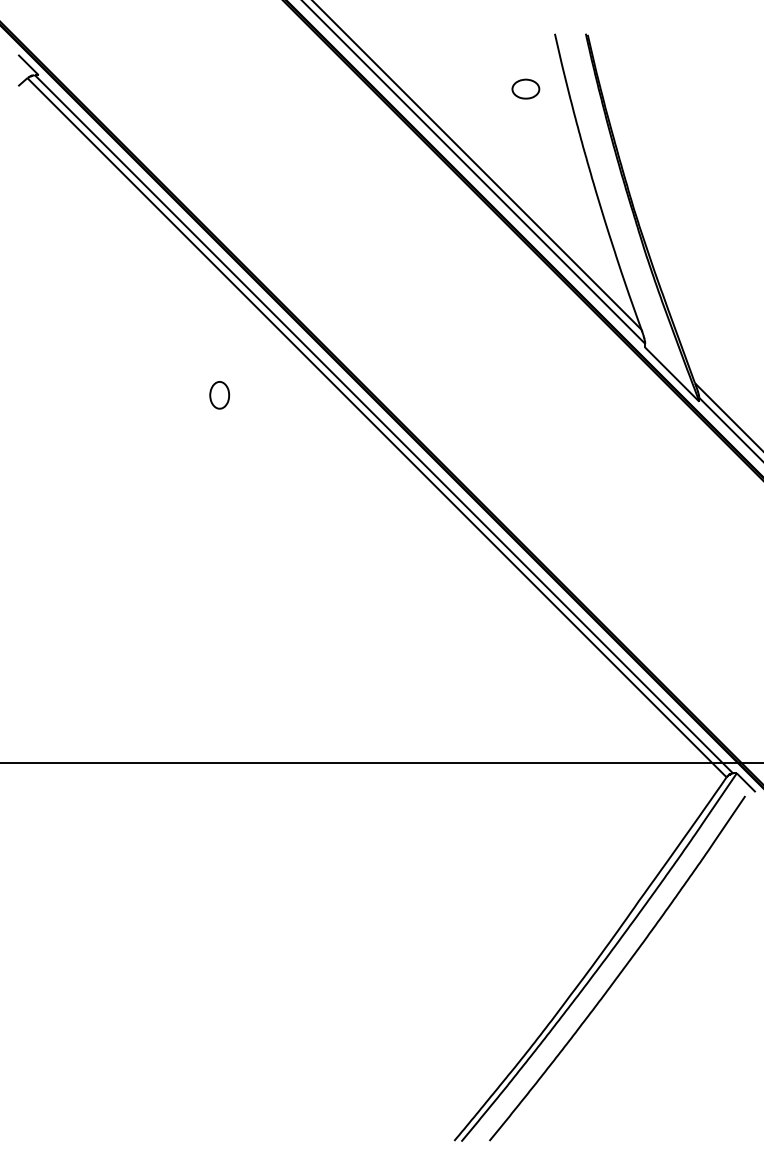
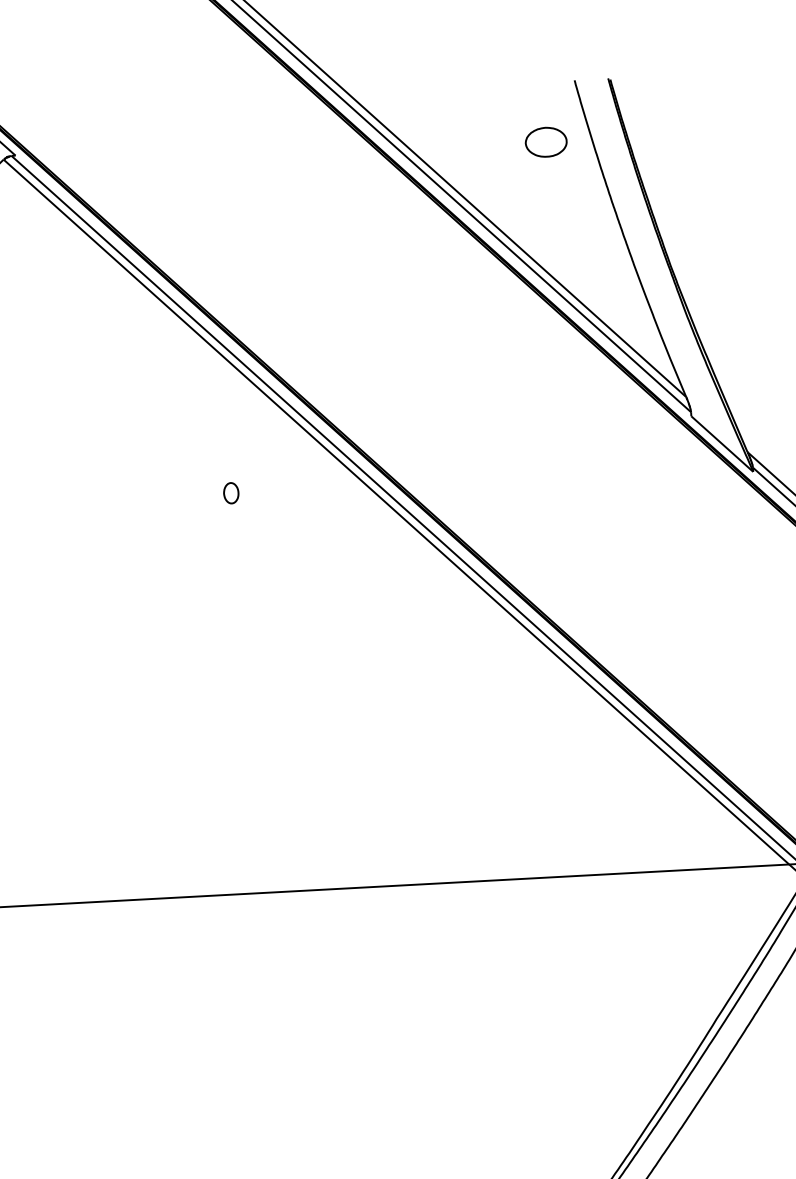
part: (525, 88) -> (545, 141), size x1.4
part: (219, 395) -> (231, 493), size x0.7

